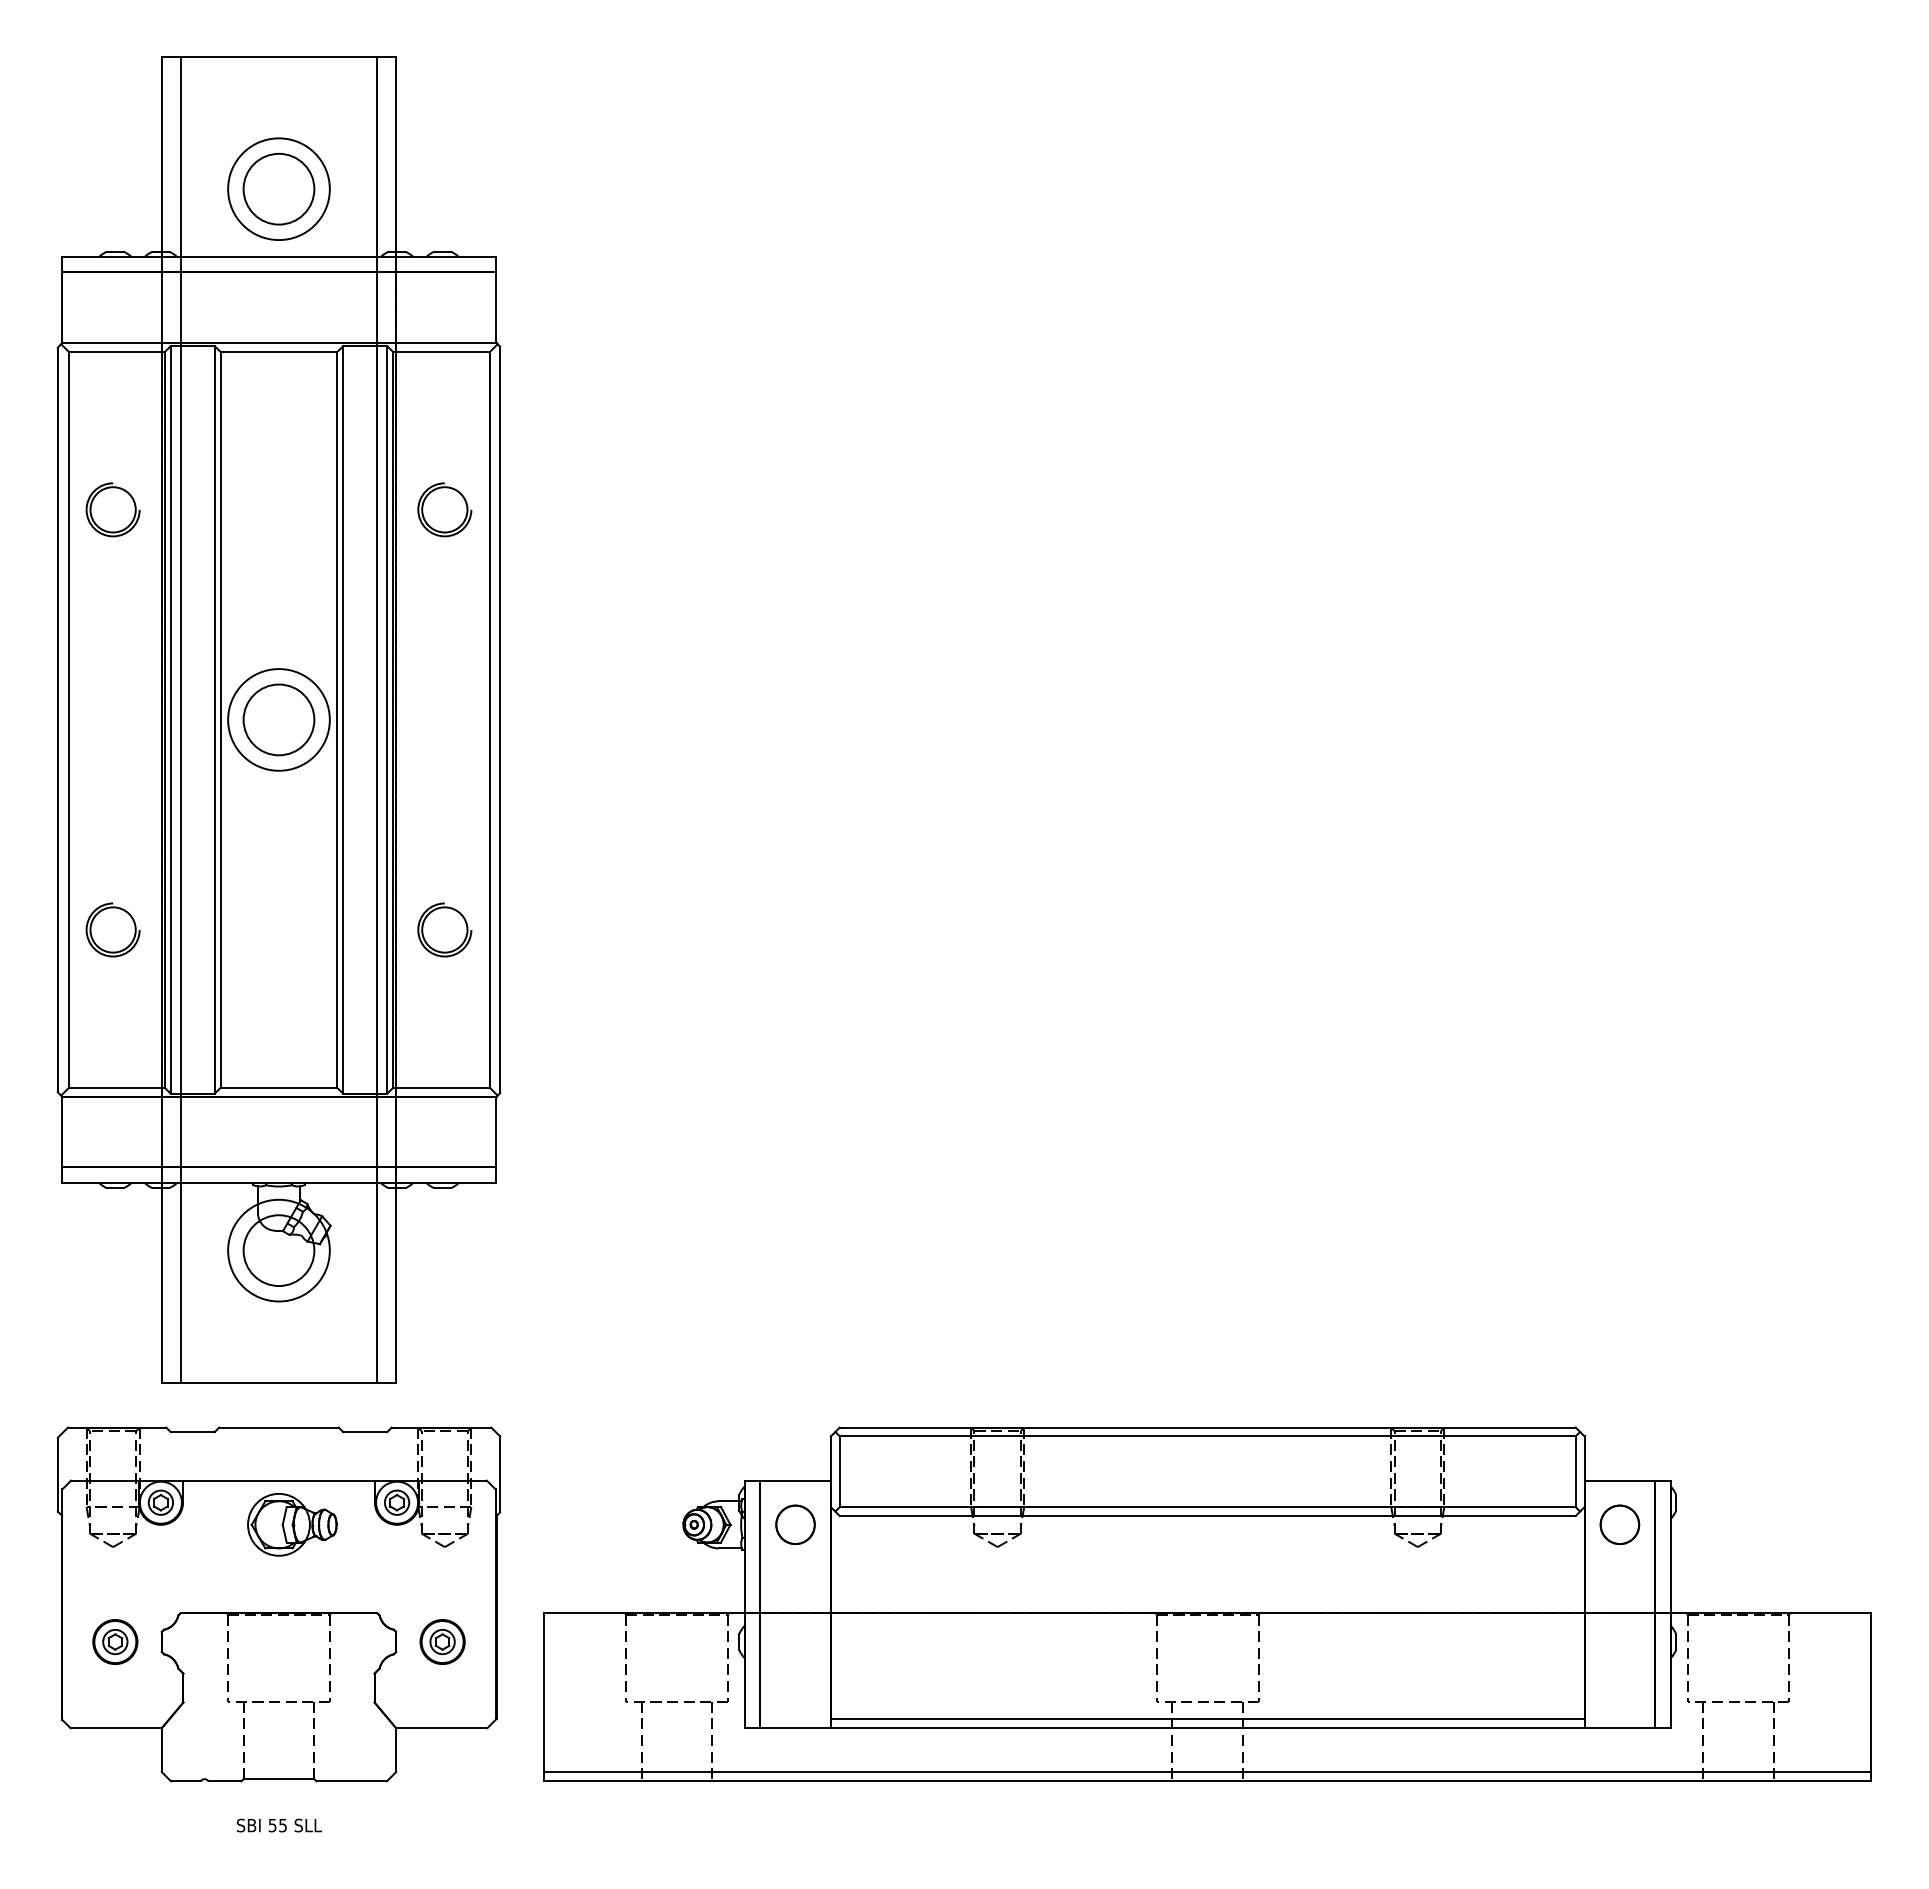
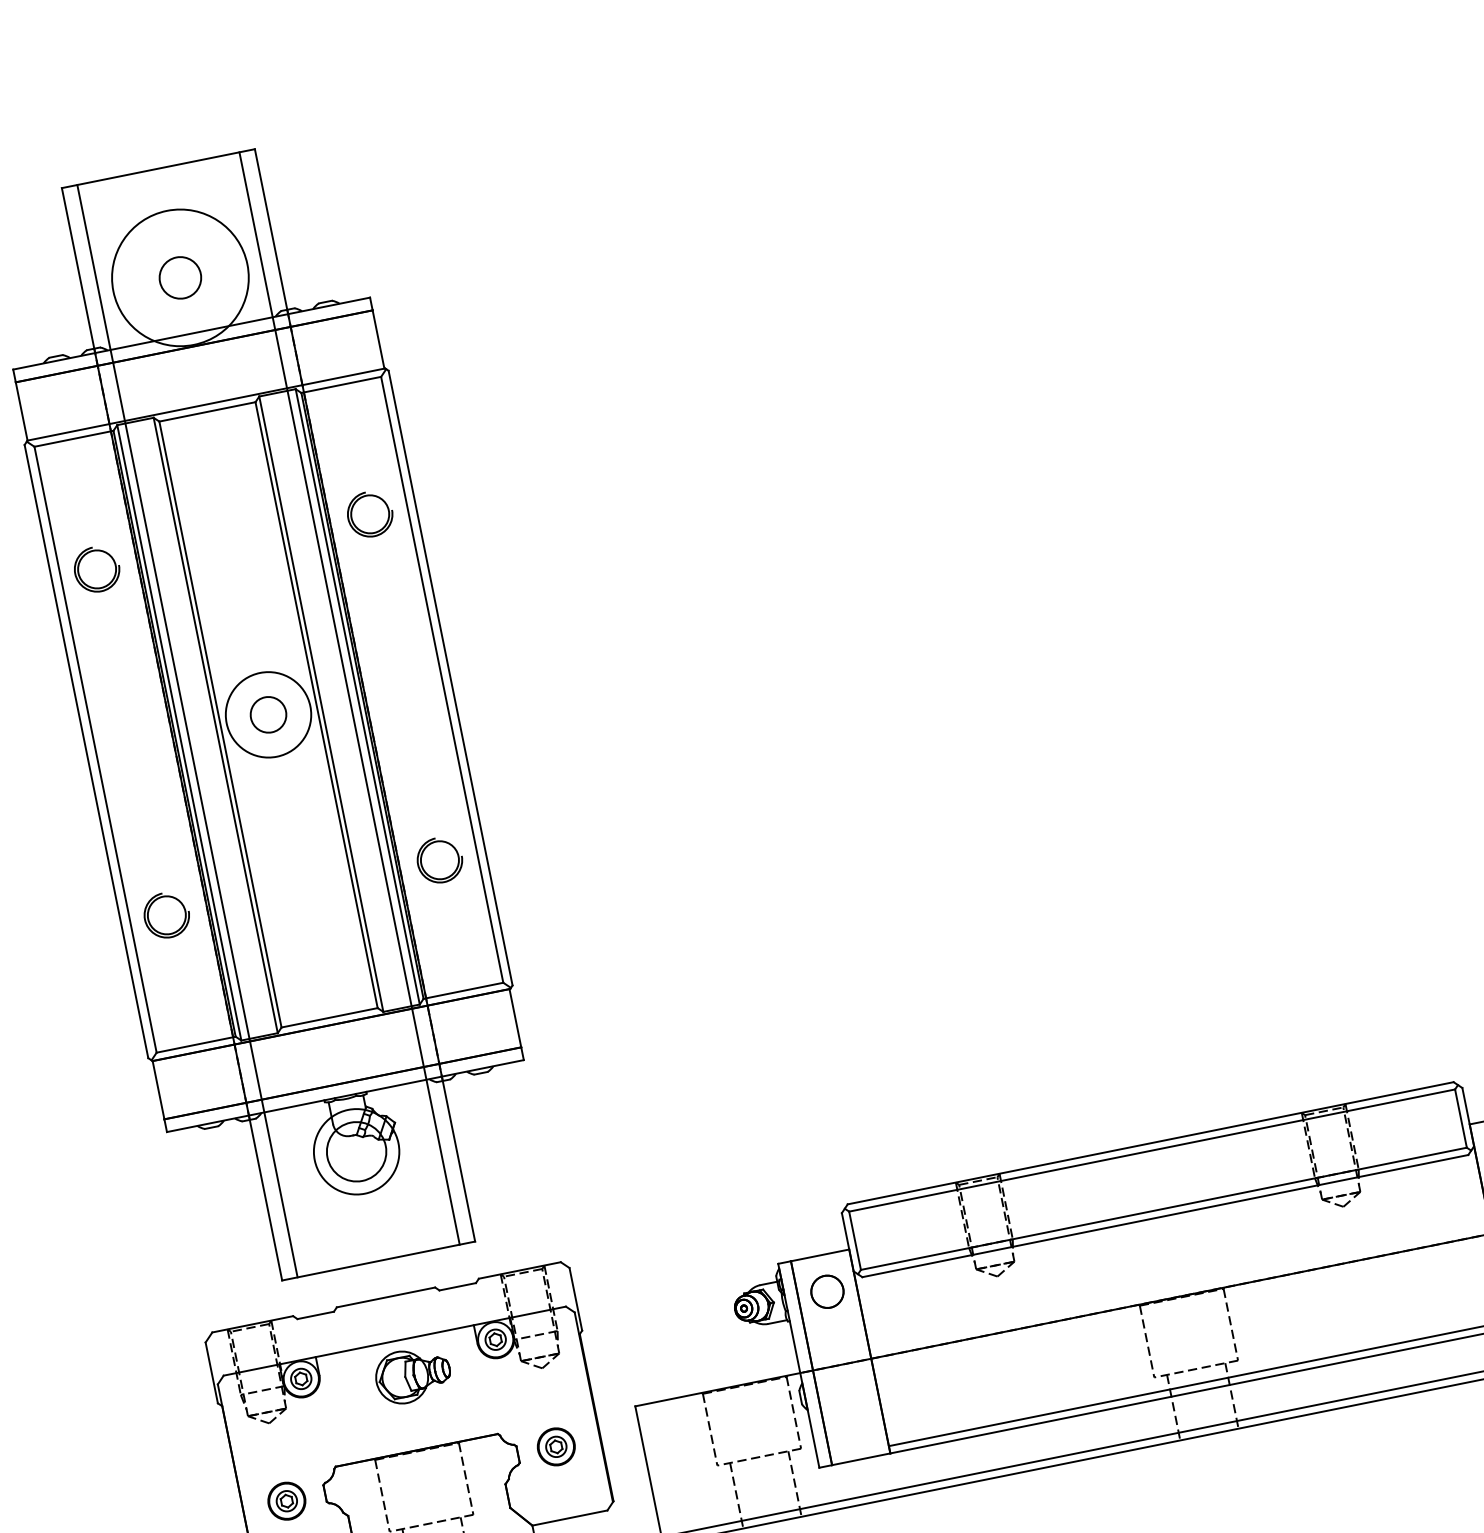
circle: (278, 188) -> (179, 277), size x0.7
circle: (278, 189) -> (180, 278), size x1.6
circle: (278, 719) -> (268, 714), size x0.6

